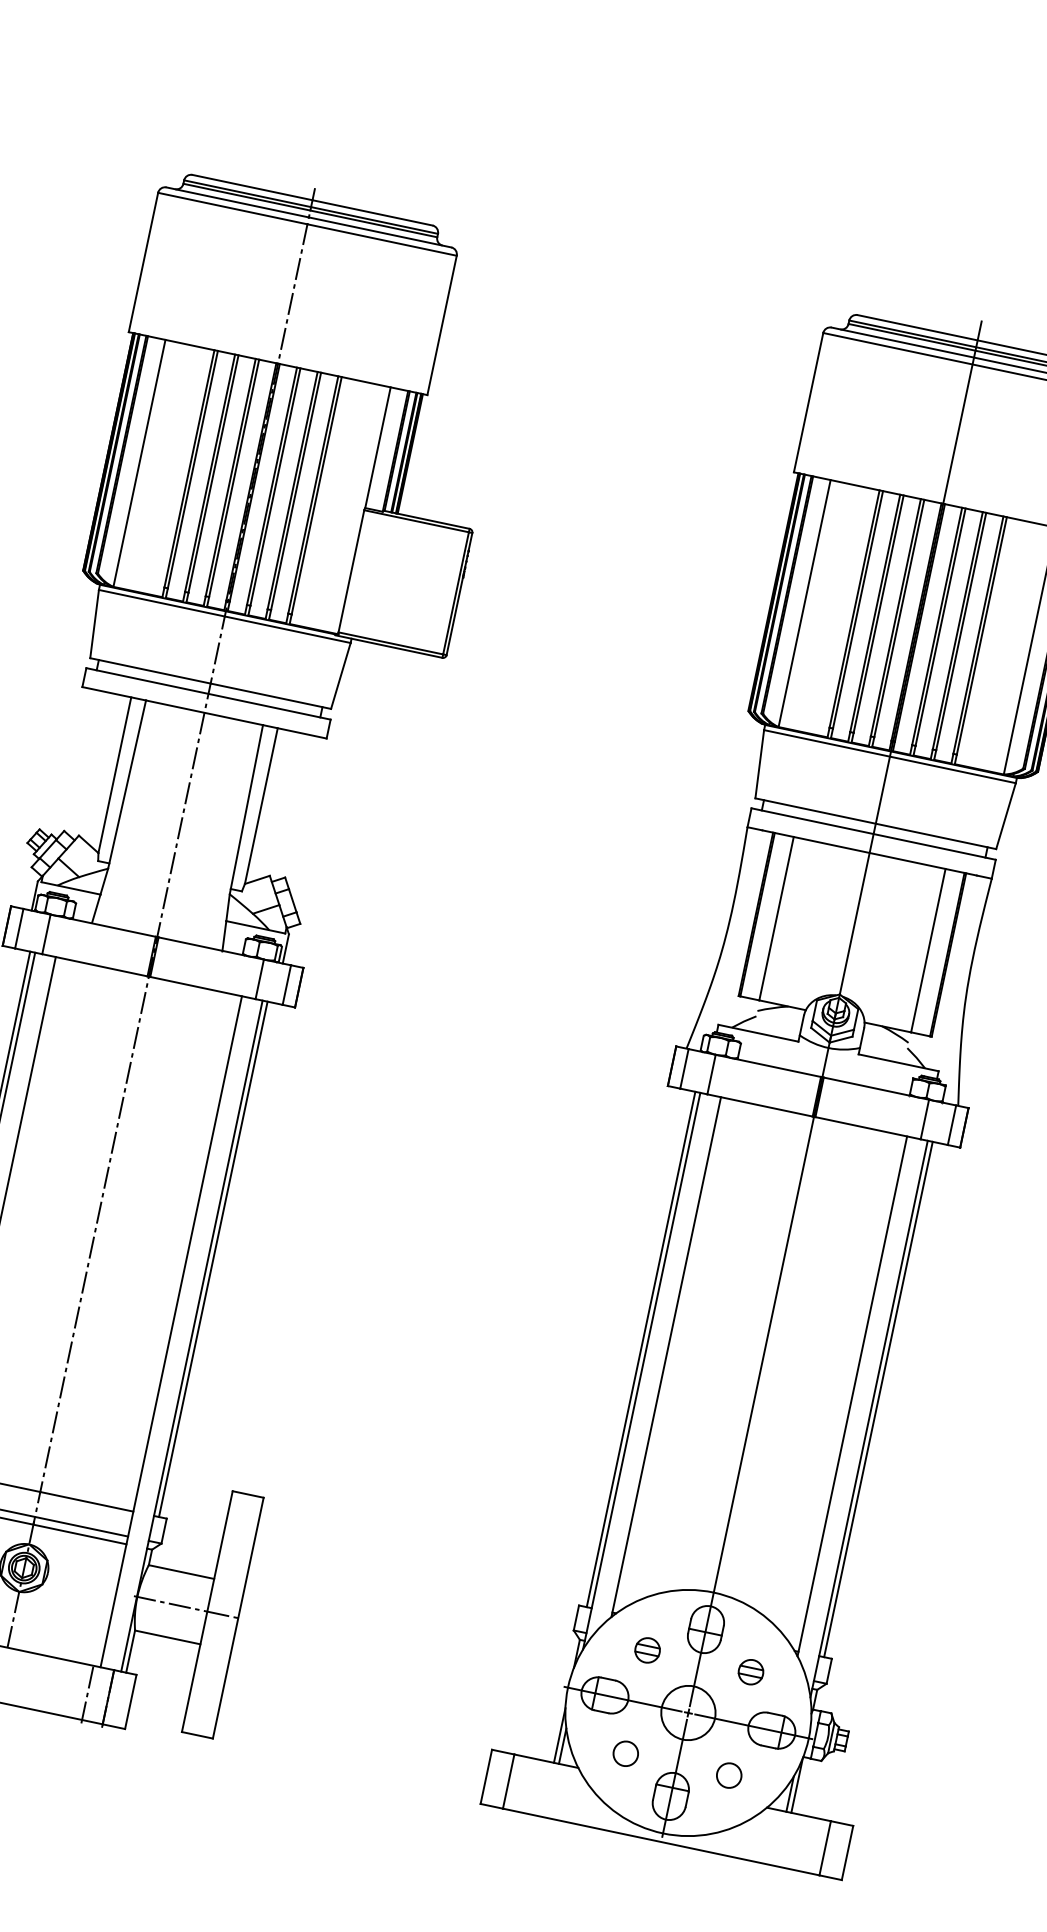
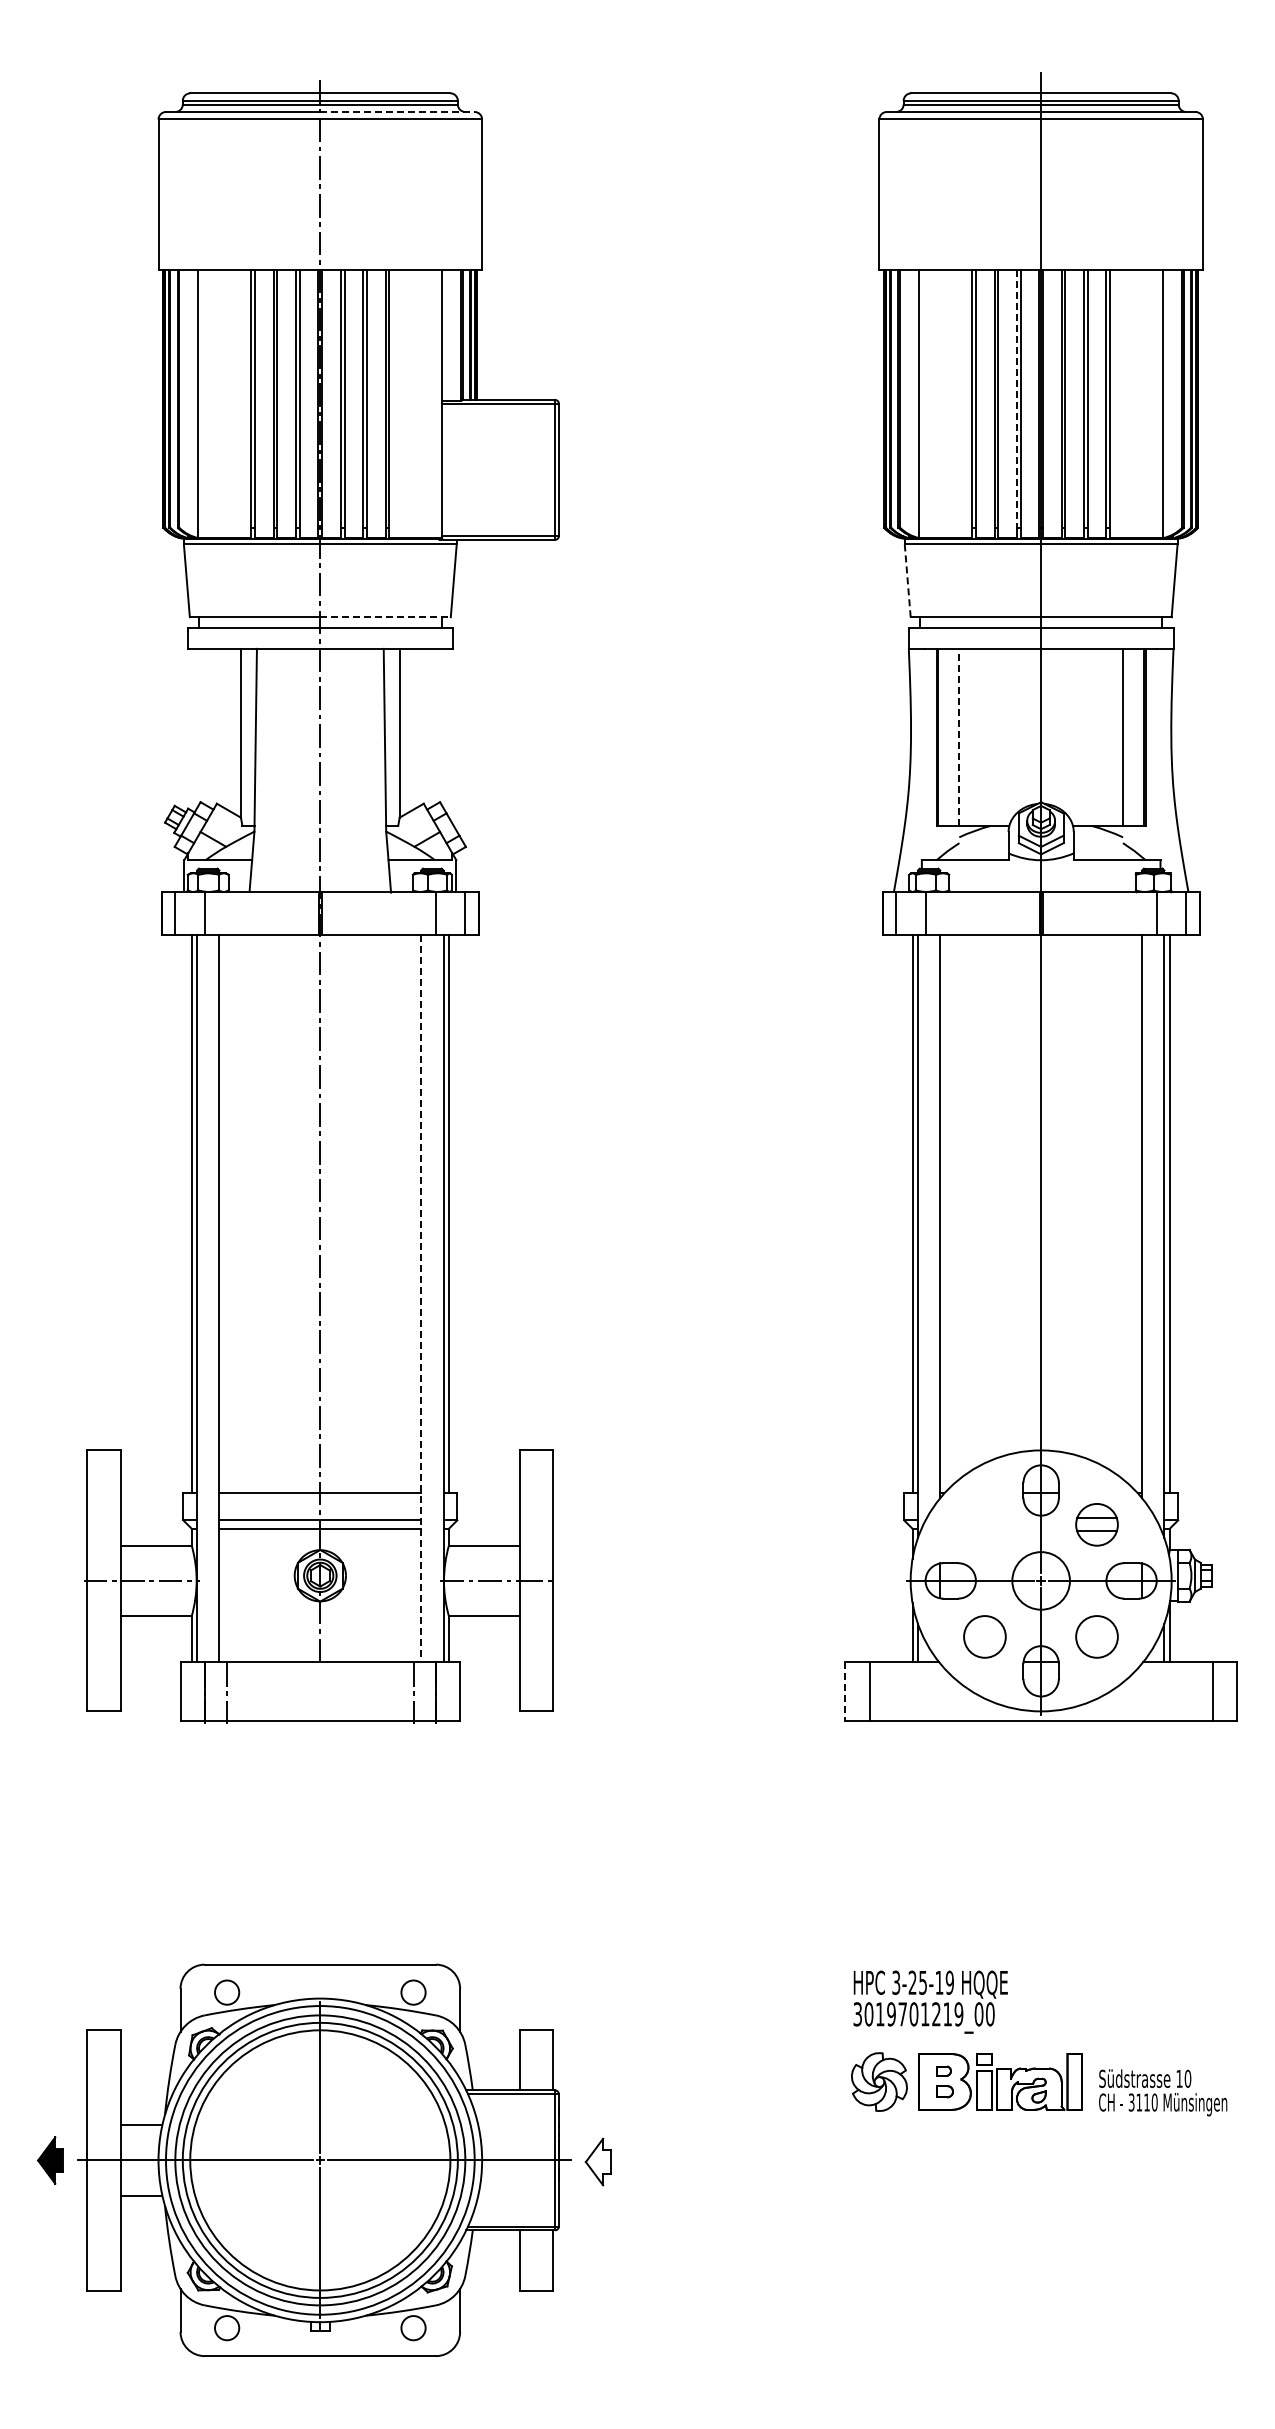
line: (380, 233) -> (398, 112), solid -> dashed
line: (895, 618) -> (1016, 399), solid -> dashed
line: (271, 696) -> (386, 617), solid -> dashed
line: (759, 764) -> (907, 581), solid -> dashed
line: (776, 918) -> (958, 737), solid -> dashed
line: (171, 1331) -> (421, 1298), solid -> dashed
part: (648, 1650) -> (985, 1524), removed
part: (751, 1671) -> (1097, 1524), size x1.6
circle: (626, 1753) -> (985, 1636), size x1.6
circle: (729, 1775) -> (1097, 1636), size x1.6
line: (486, 1777) -> (845, 1691), solid -> dashed

